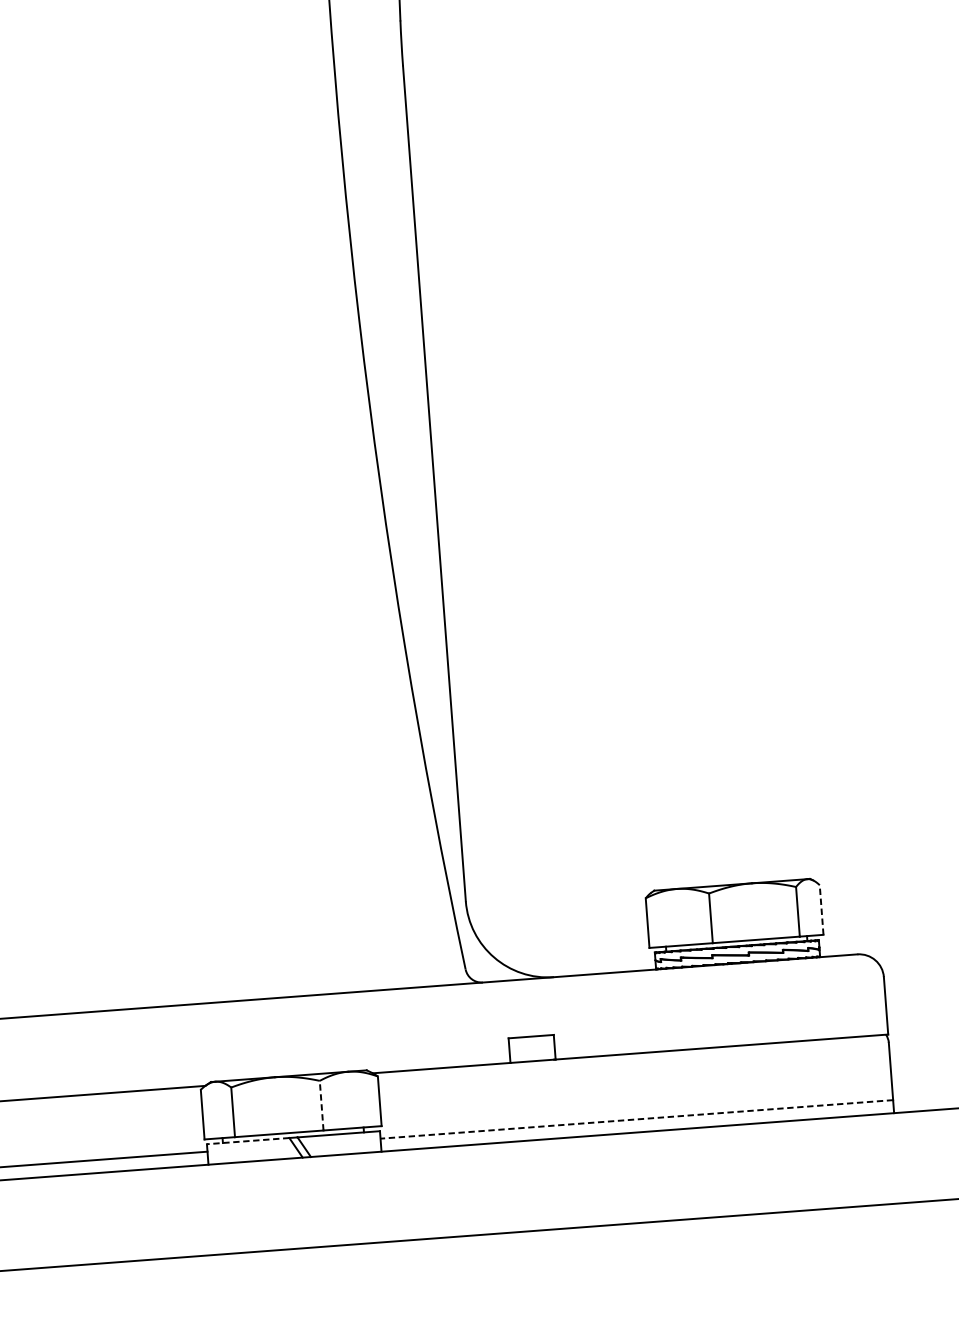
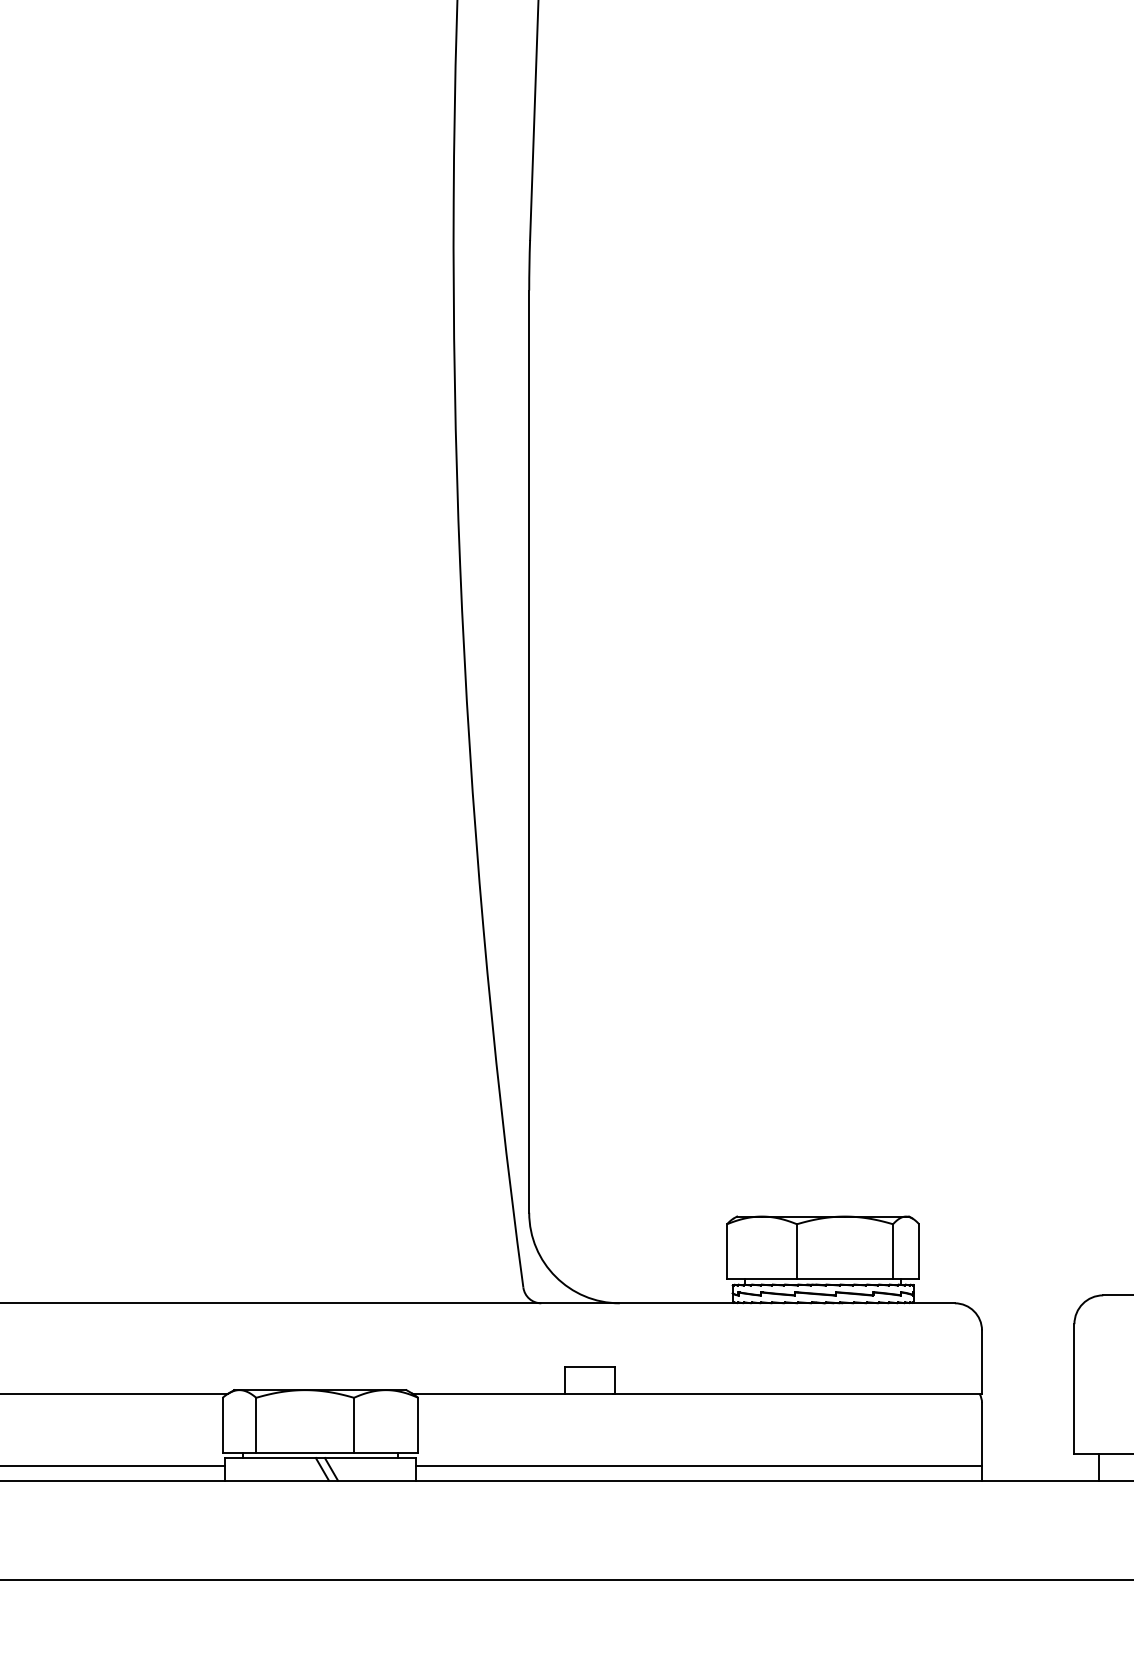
line: (821, 909) -> (919, 1251), dashed -> solid
line: (322, 1104) -> (354, 1424), dashed -> solid
line: (636, 1119) -> (698, 1466), dashed -> solid
line: (248, 1141) -> (270, 1458), dashed -> solid

